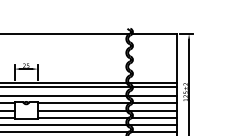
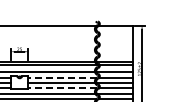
line: (83, 103) -> (62, 77), solid -> dashed
line: (83, 117) -> (62, 88), solid -> dashed

